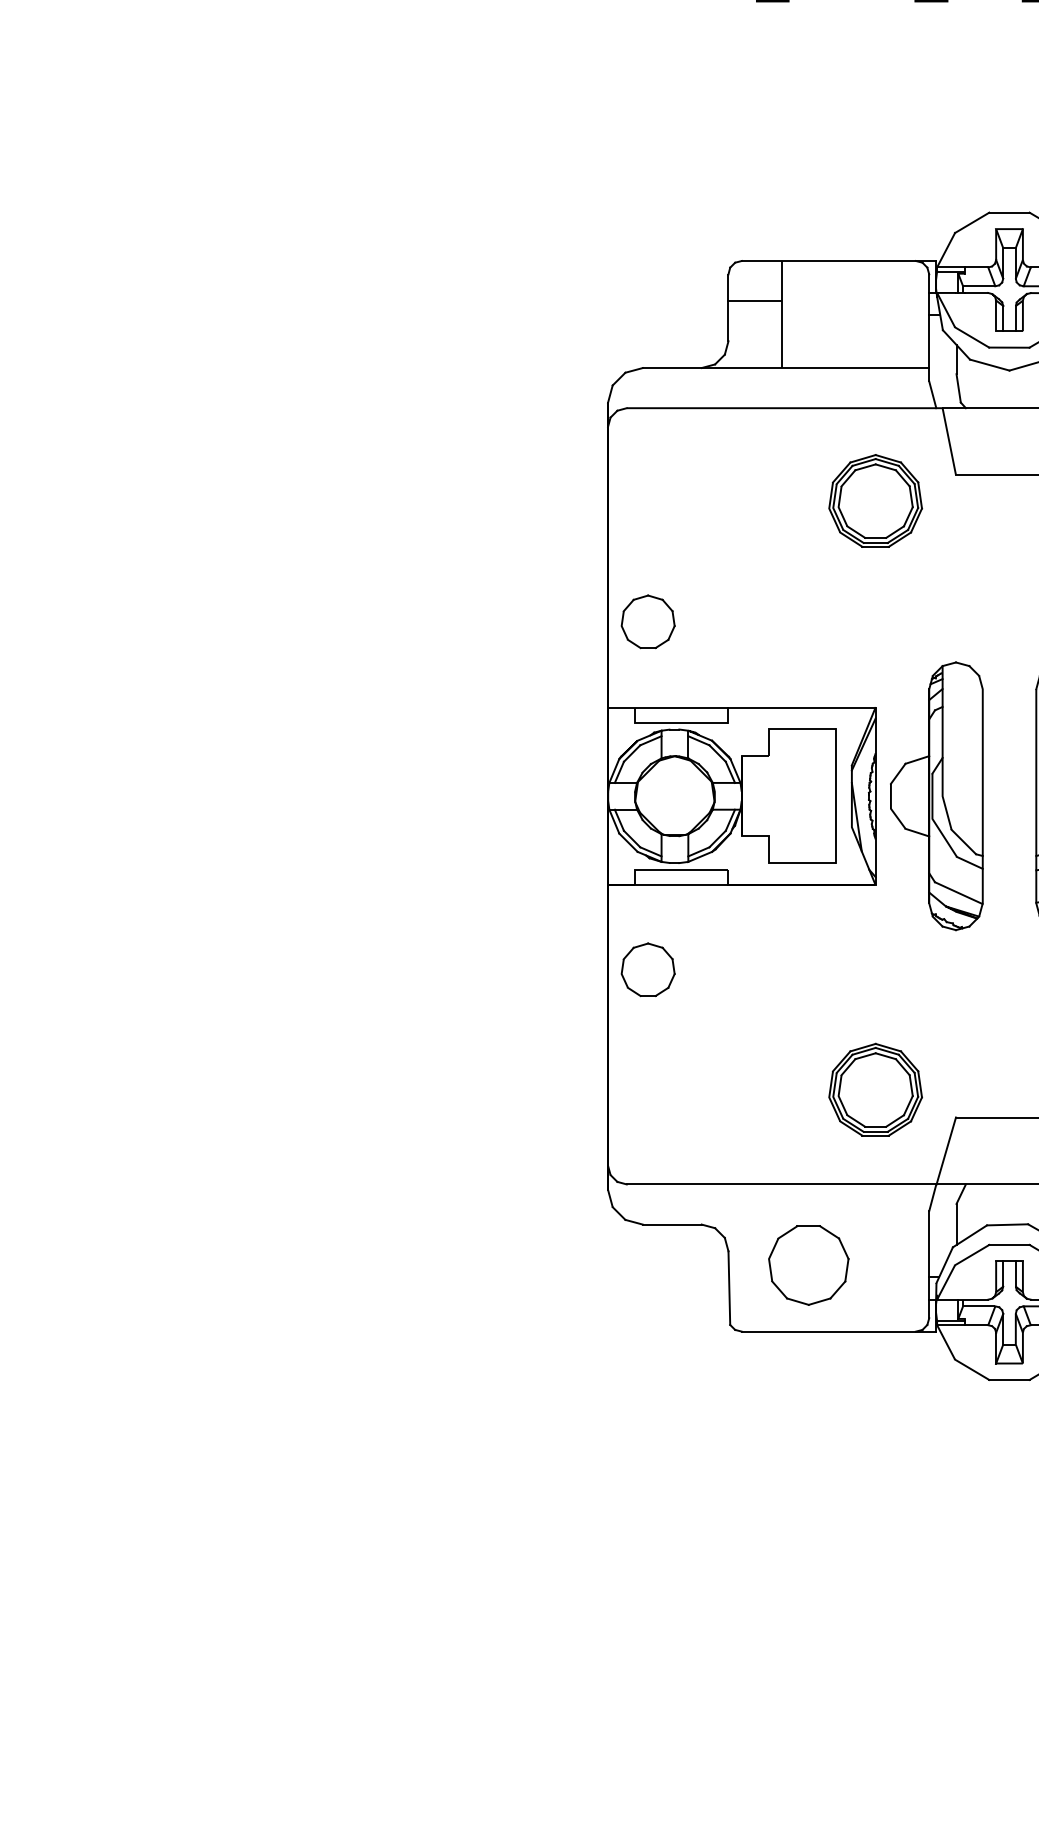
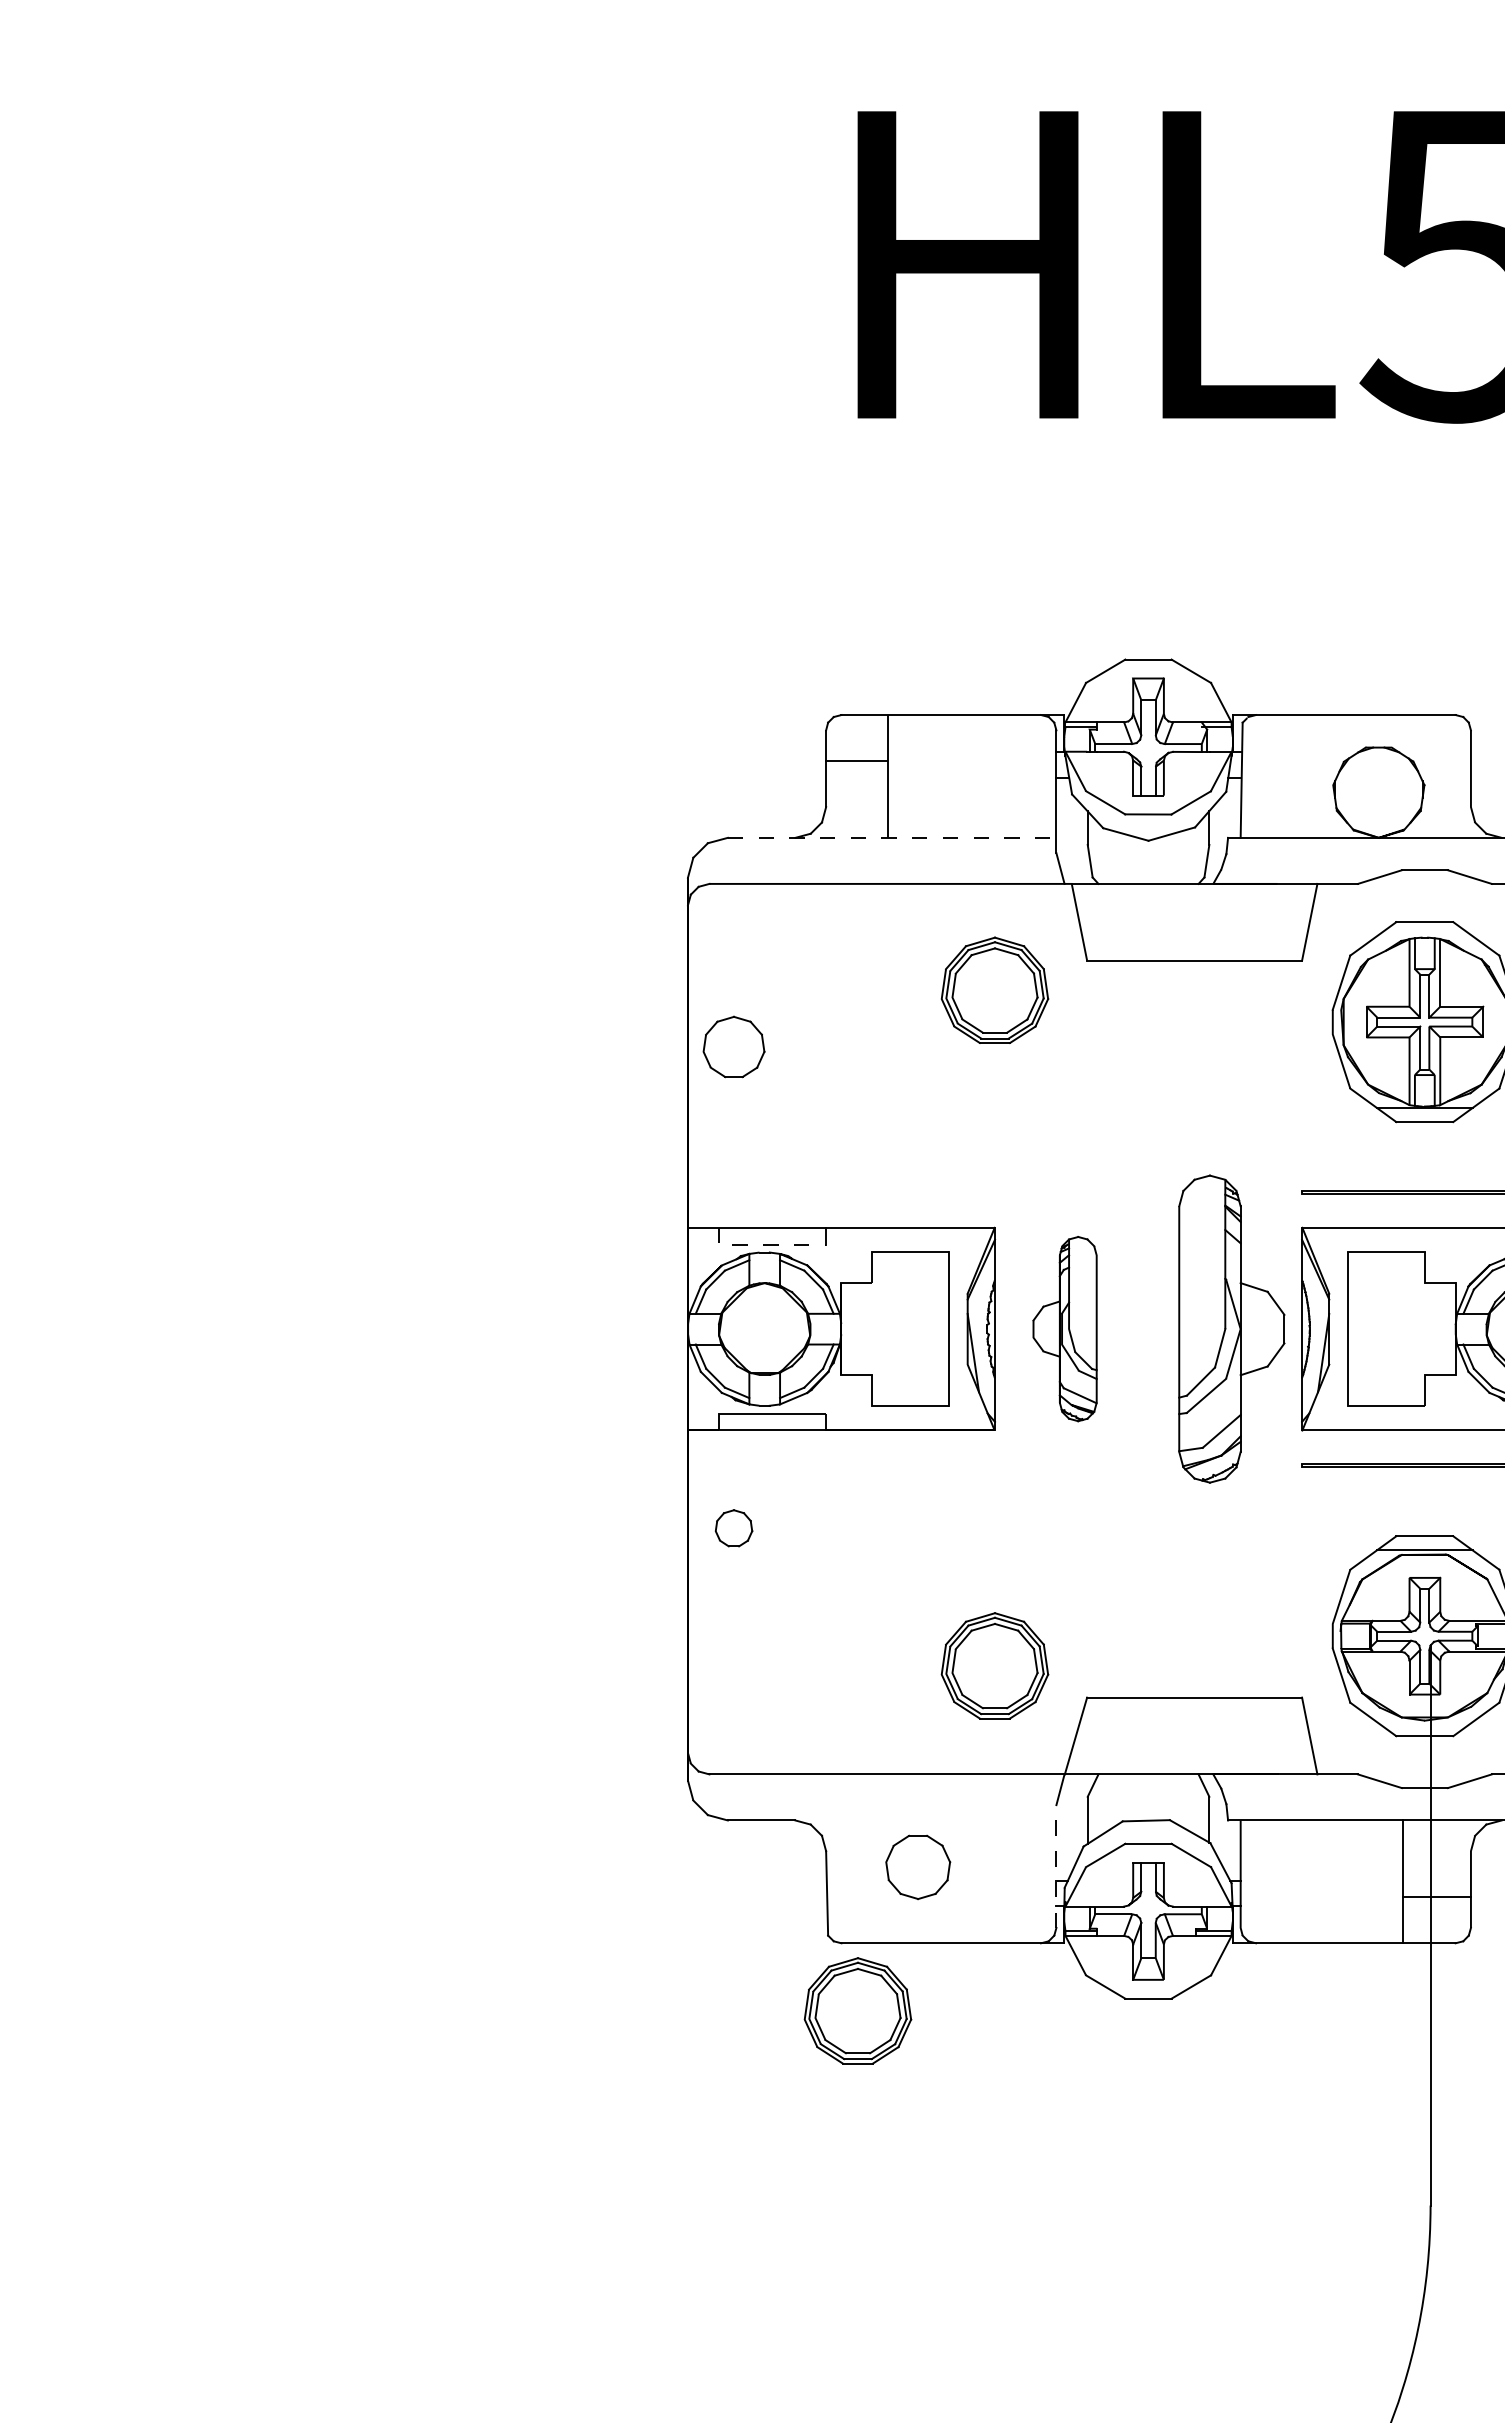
line: (786, 367) -> (892, 837), solid -> dashed
part: (647, 621) -> (733, 1046), moved
line: (673, 722) -> (763, 1244), solid -> dashed
part: (936, 795) -> (1064, 1328), size x0.6
part: (647, 970) -> (733, 1528), size x0.6
line: (929, 1264) -> (1056, 1866), solid -> dashed
part: (808, 1265) -> (917, 1867), size x0.7
part: (755, 1390) -> (857, 2010), added

